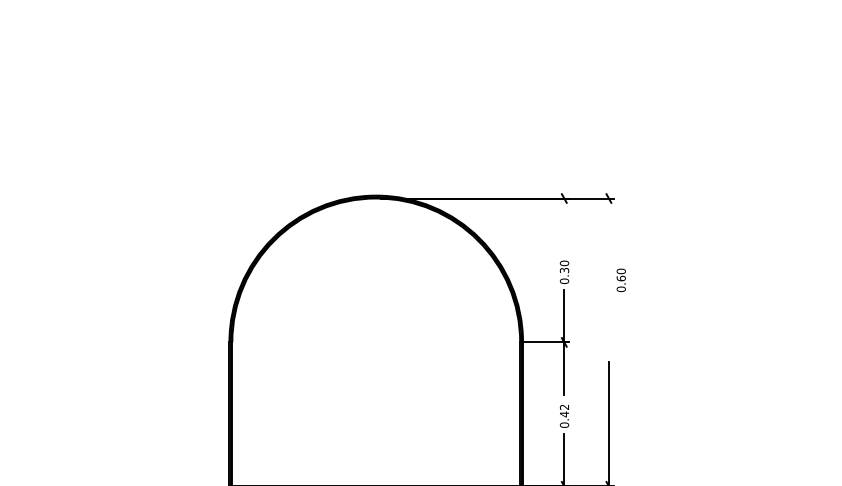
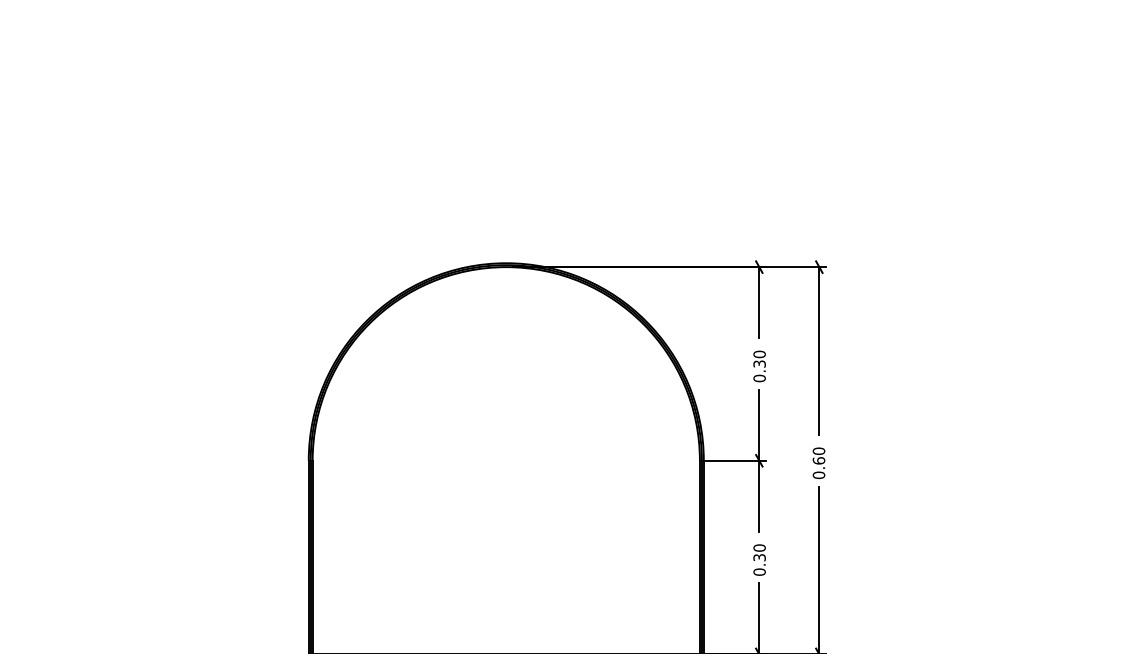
line: (564, 224) -> (759, 302), added
line: (609, 260) -> (819, 350), added
text: (620, 279) -> (818, 462), moved
text: (564, 410) -> (759, 552), 0.42 -> 0.30

